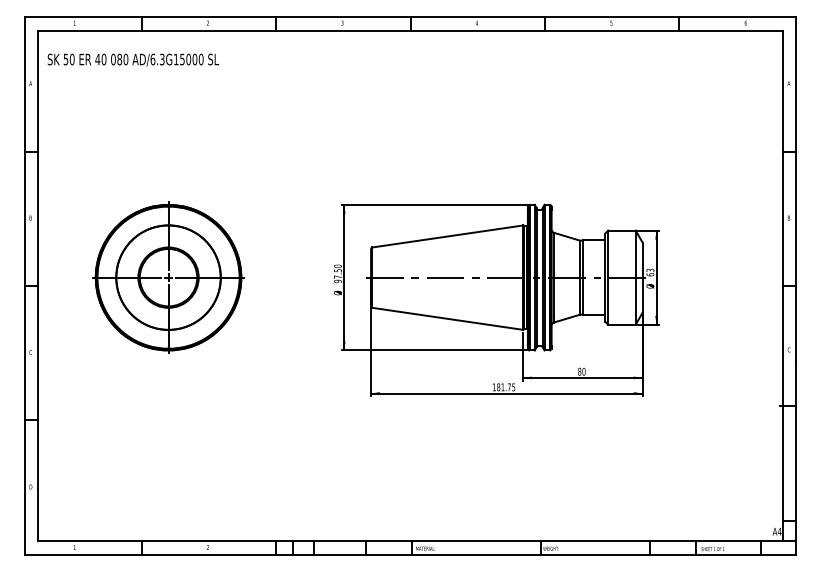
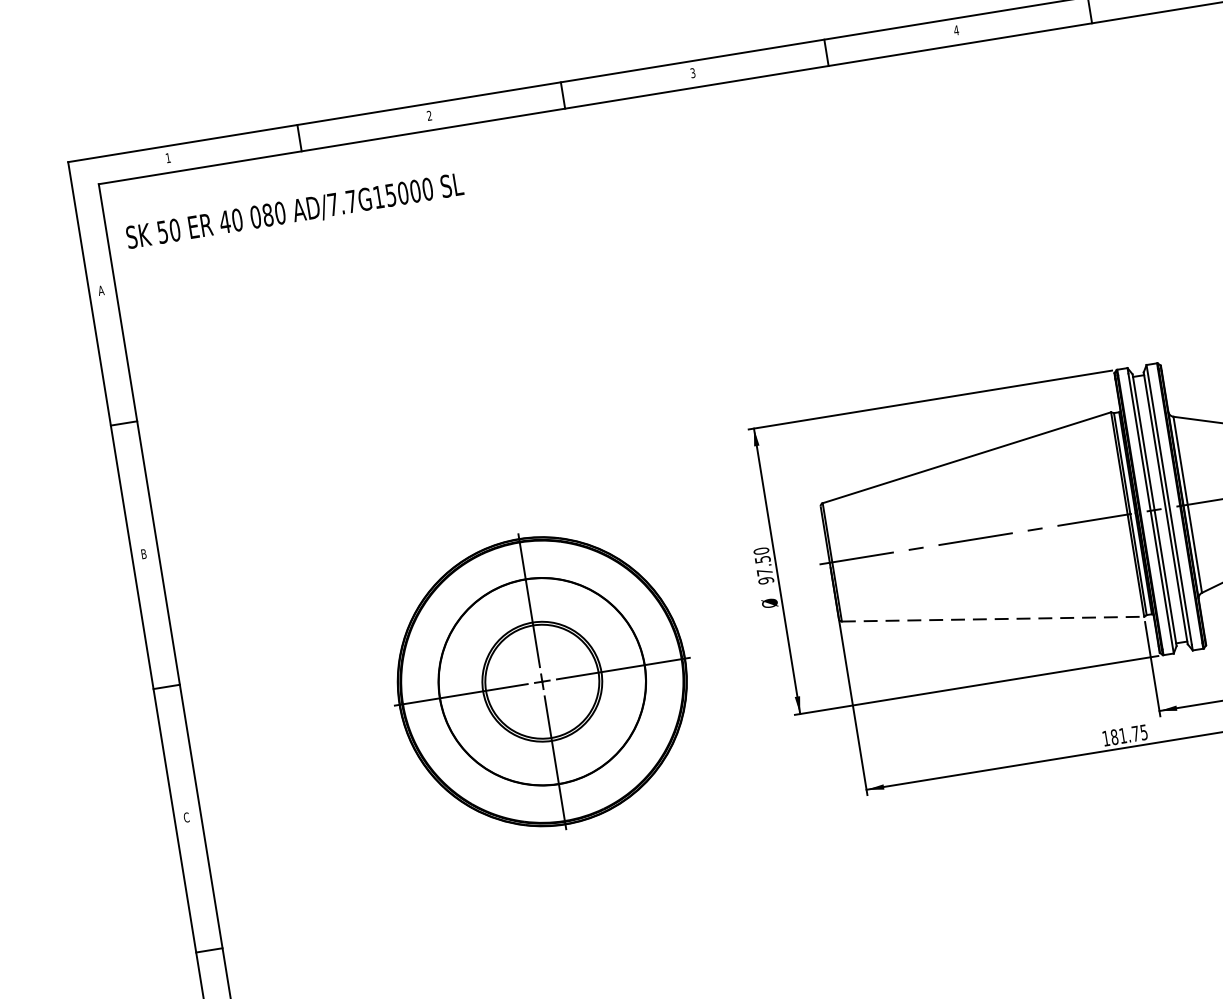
text: (157, 59) -> (342, 203), AD/6.3G15000 -> AD/7.7G15000
part: (168, 277) -> (542, 681), moved
line: (448, 318) -> (994, 618), solid -> dashed

